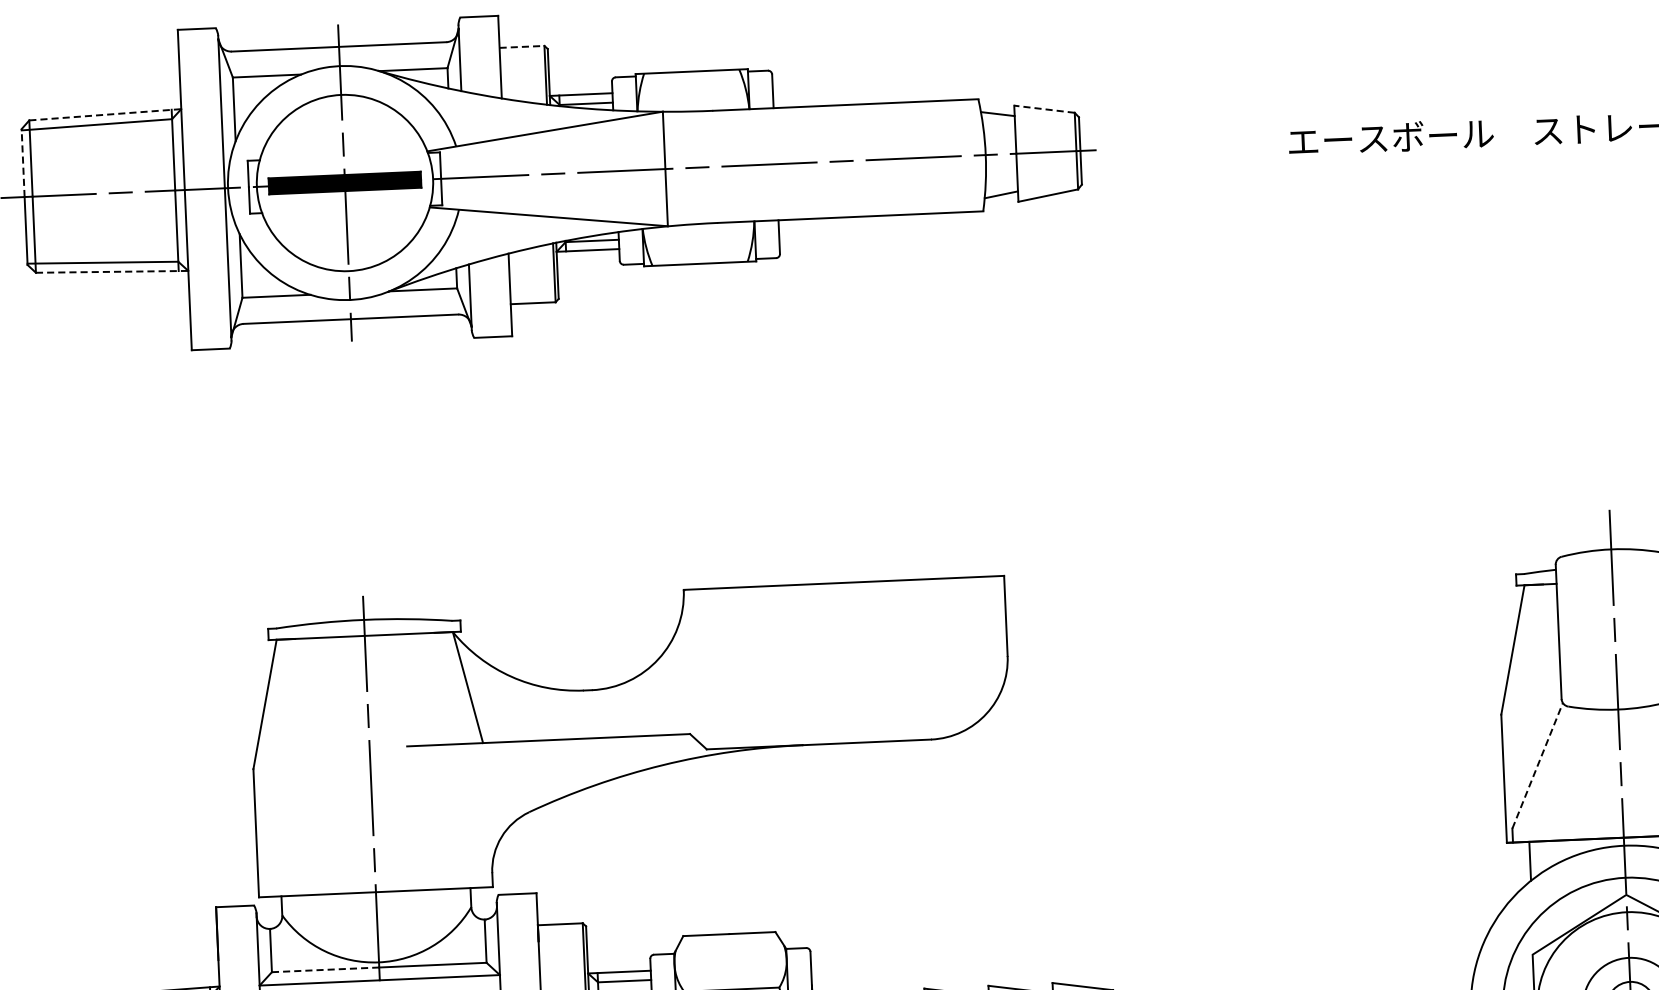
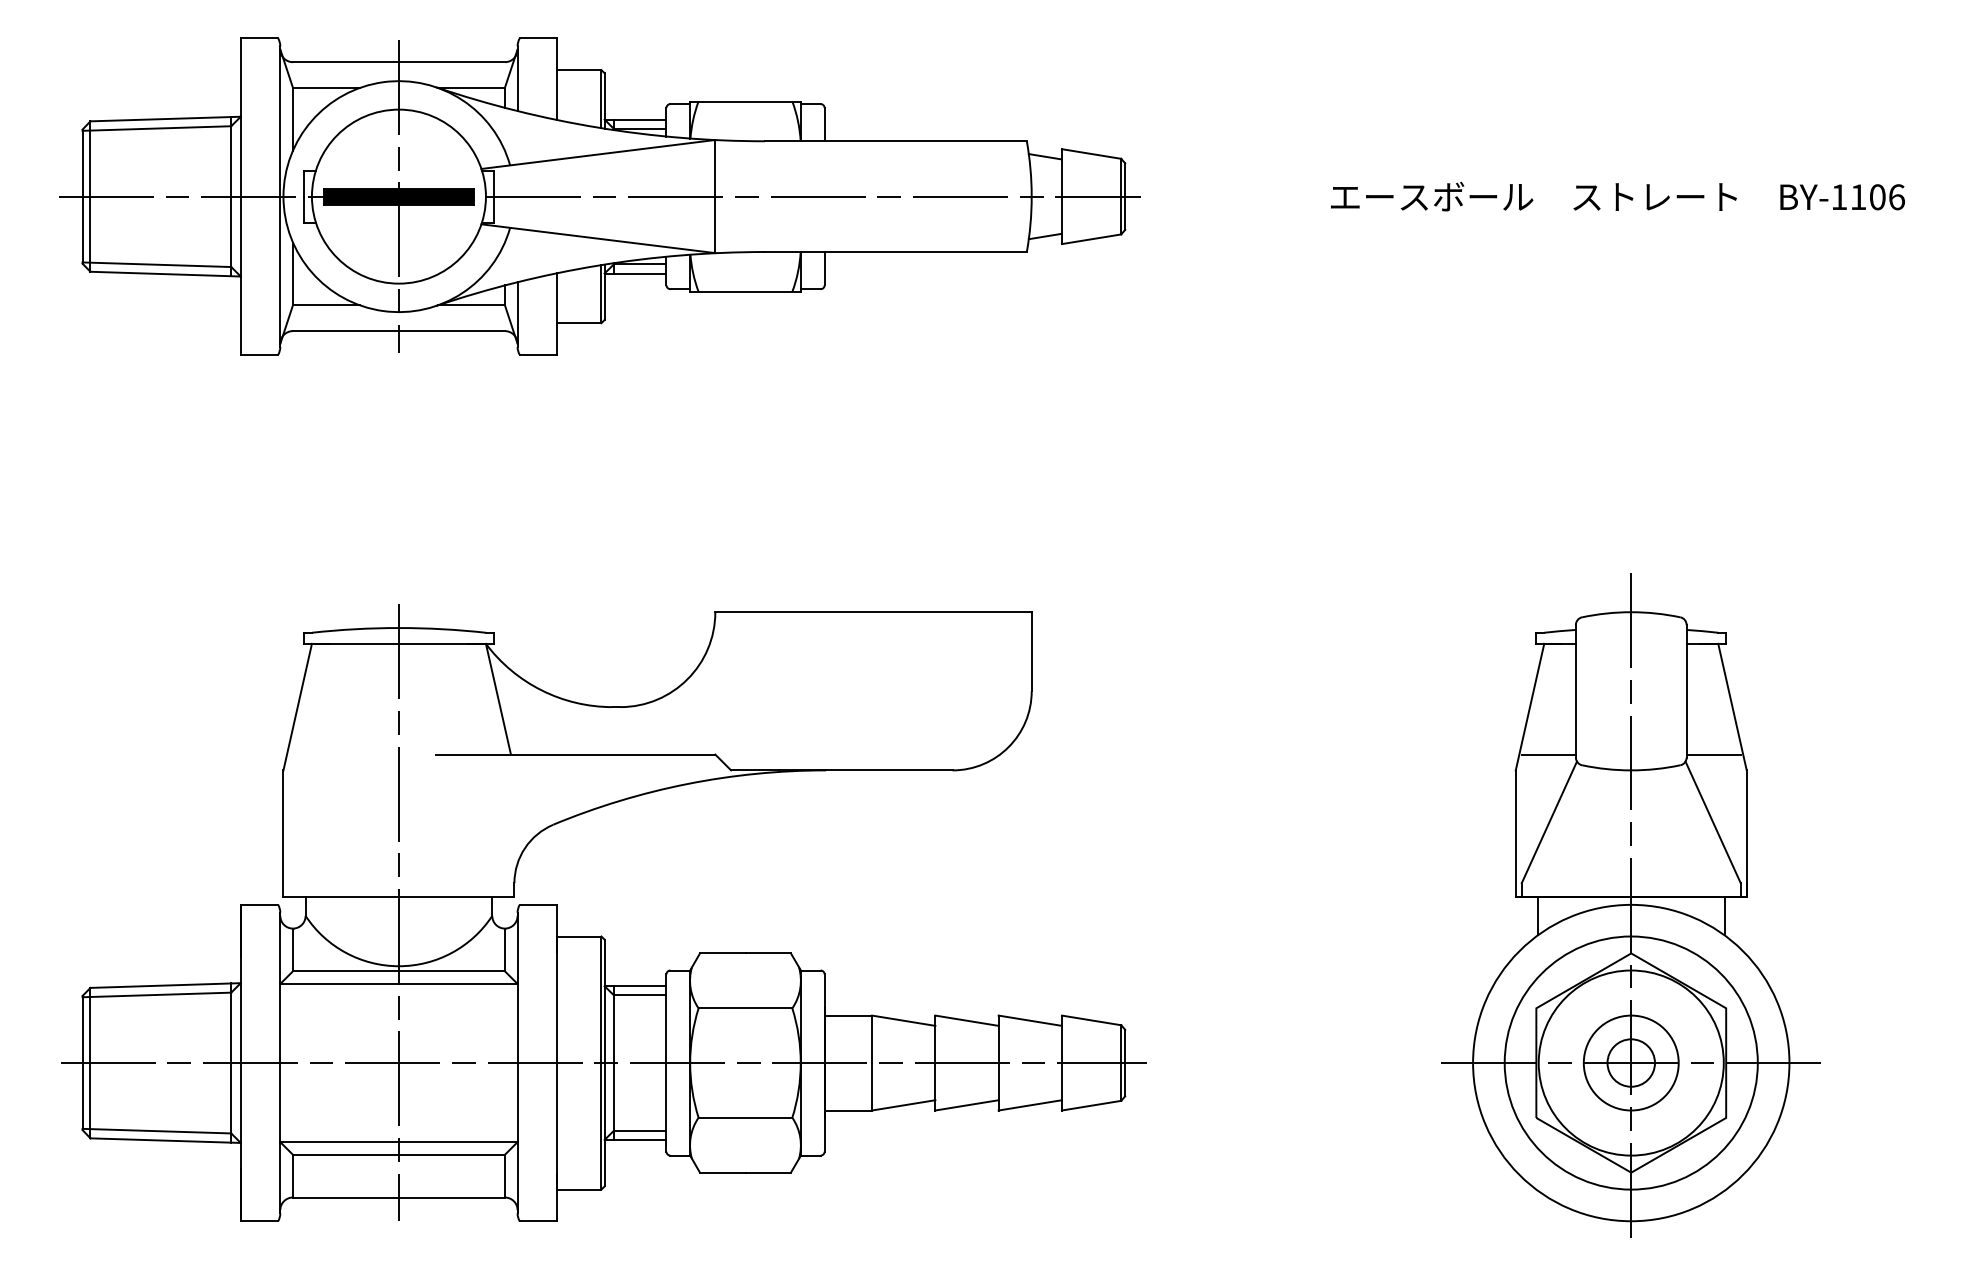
line: (522, 47) -> (579, 70), dashed -> solid
line: (1044, 108) -> (1091, 153), dashed -> solid
line: (106, 115) -> (166, 119), dashed -> solid
line: (23, 163) -> (82, 163), dashed -> solid
line: (113, 272) -> (166, 274), dashed -> solid
line: (1533, 697) -> (1548, 754), added
line: (1537, 765) -> (1549, 822), dashed -> solid
line: (325, 970) -> (345, 971), dashed -> solid

